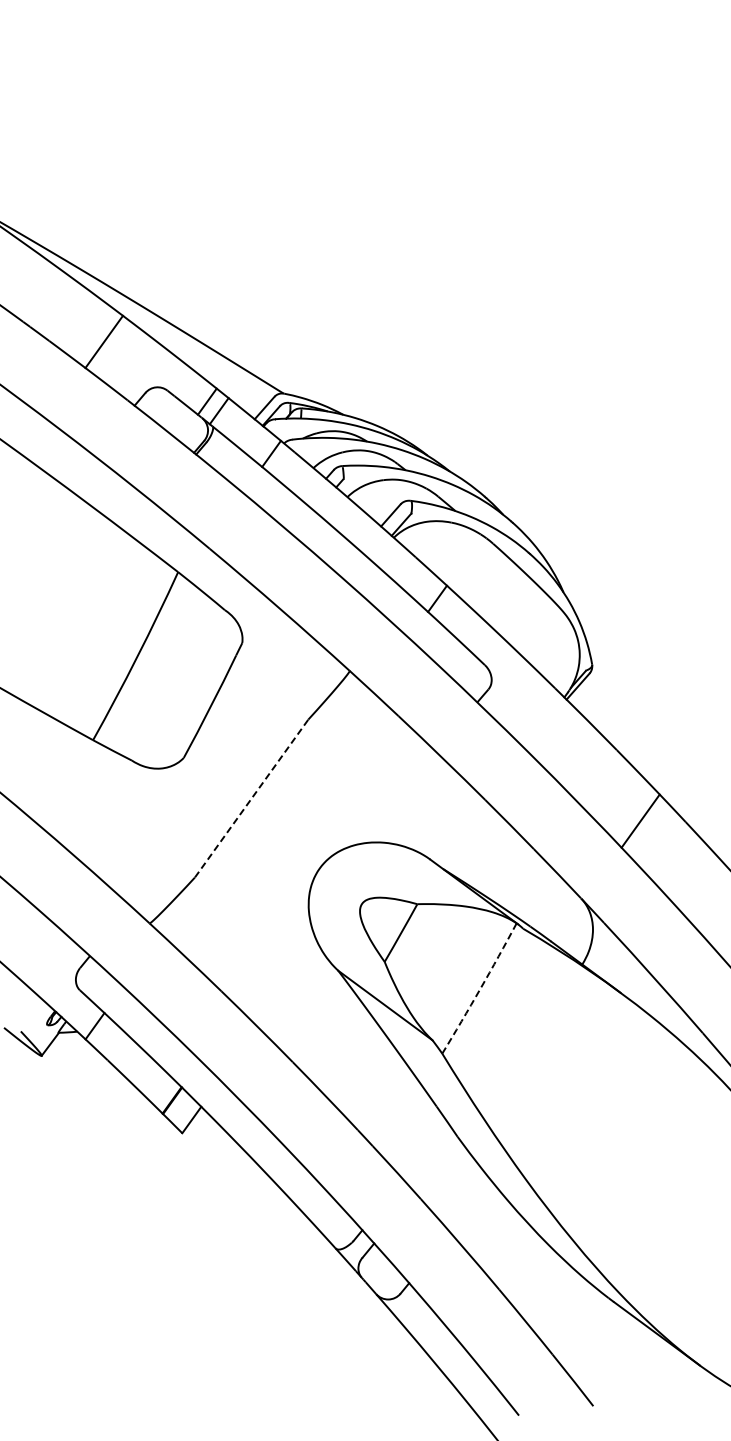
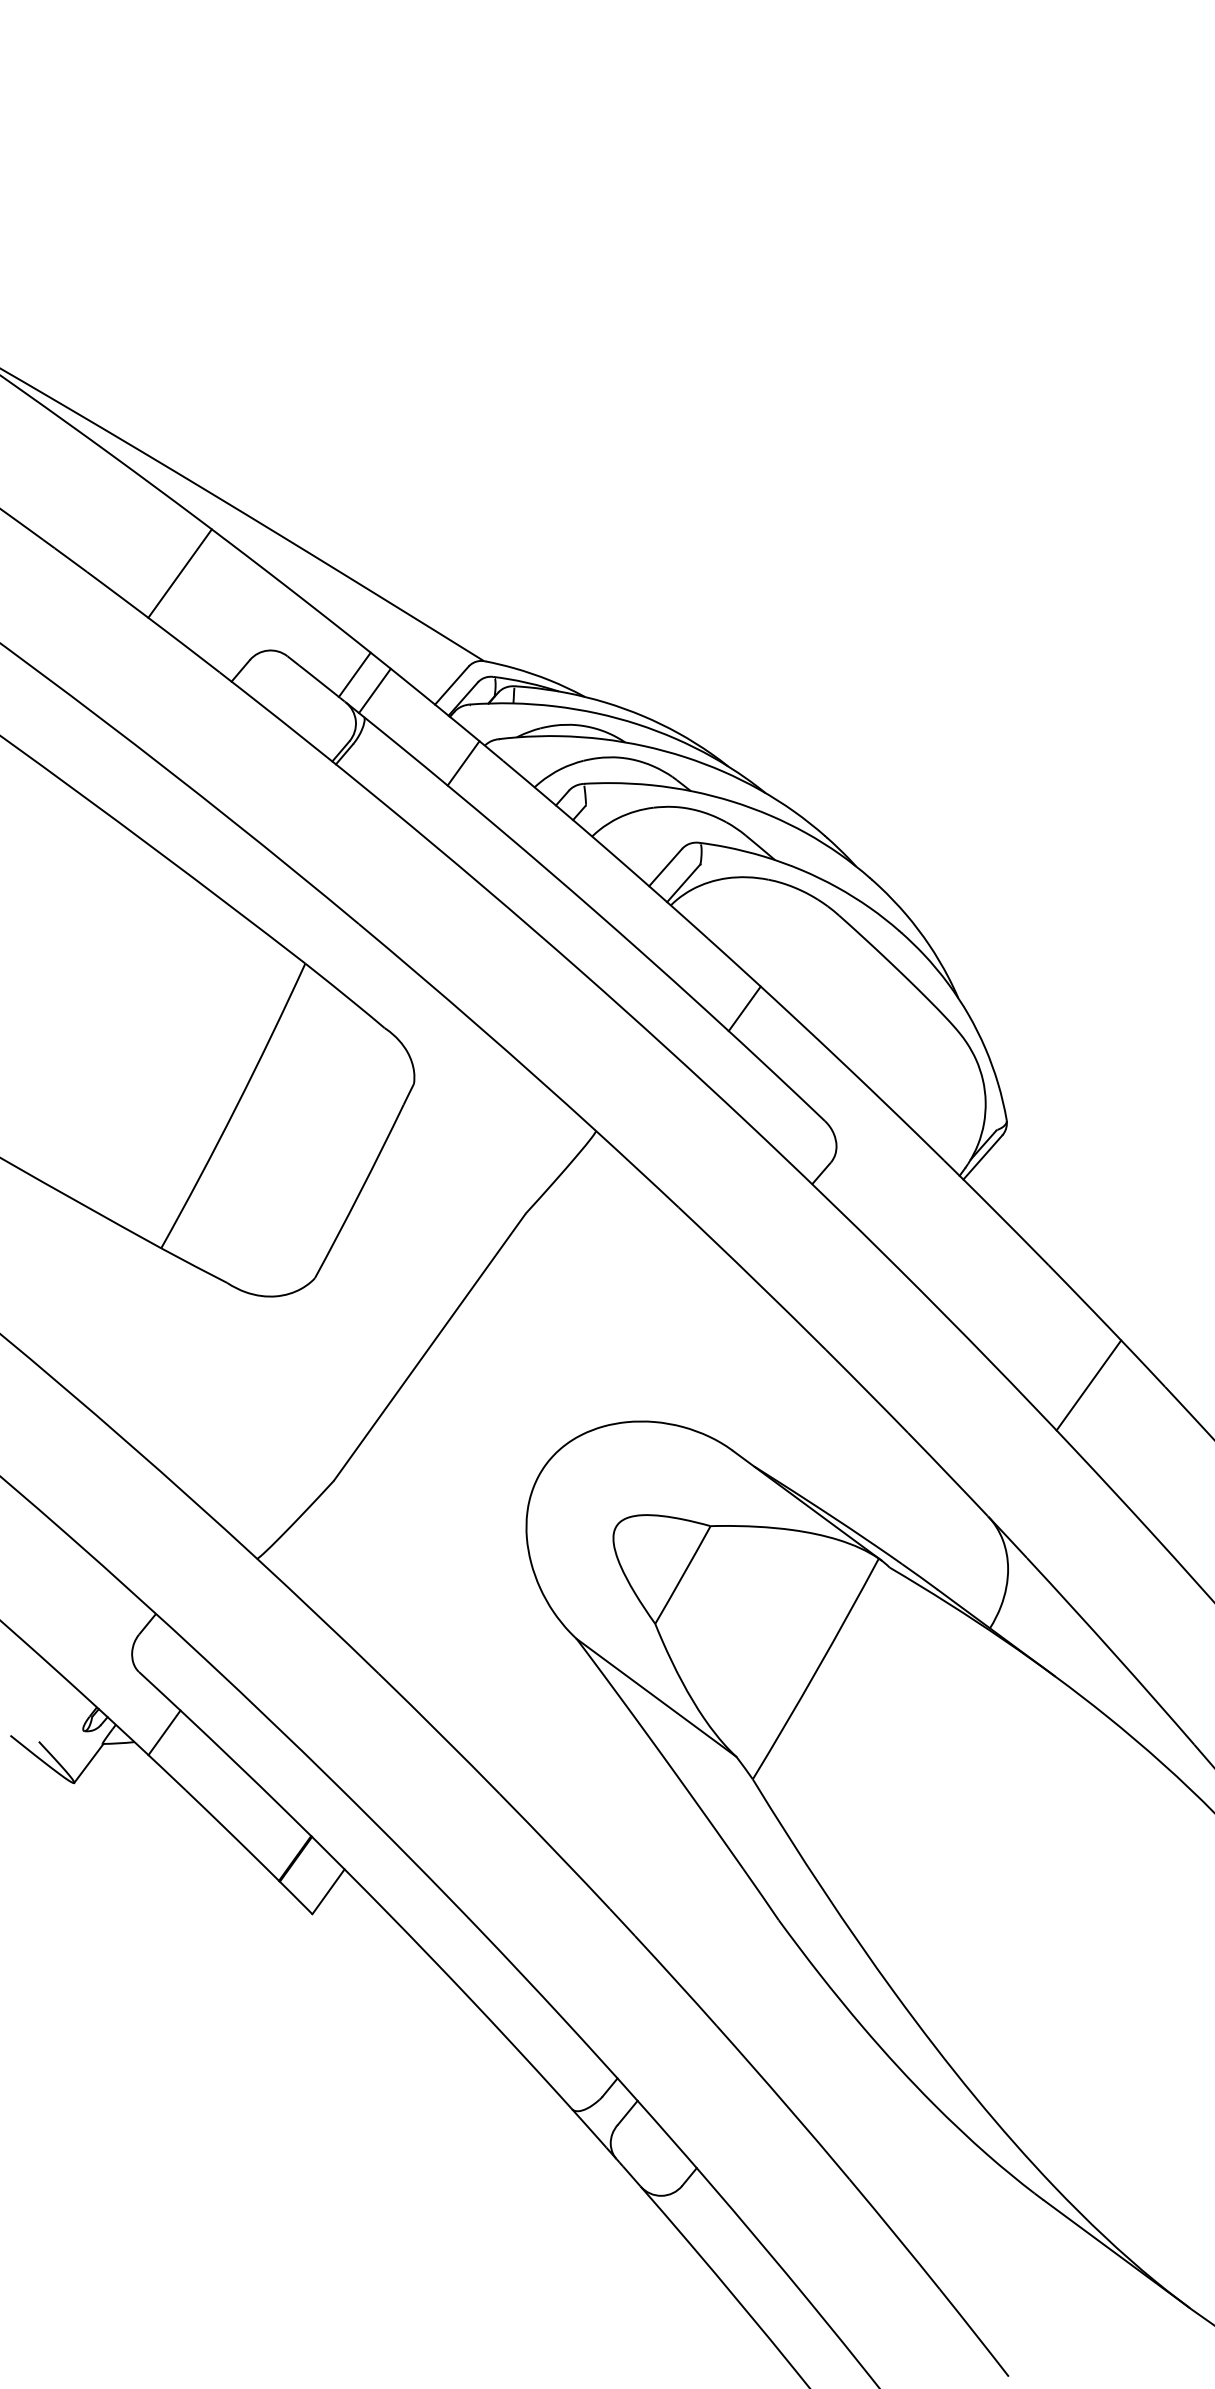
line: (251, 798) -> (429, 1347), dashed -> solid
arc: (480, 989) -> (817, 1670), dashed -> solid

